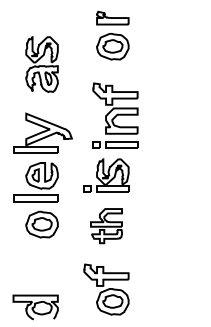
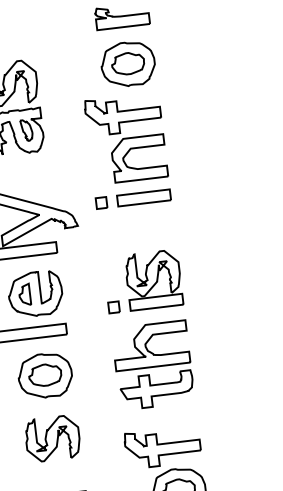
part: (115, 115) -> (127, 150), moved
part: (106, 225) -> (153, 364), size x1.43
part: (41, 261) -> (51, 437), added

